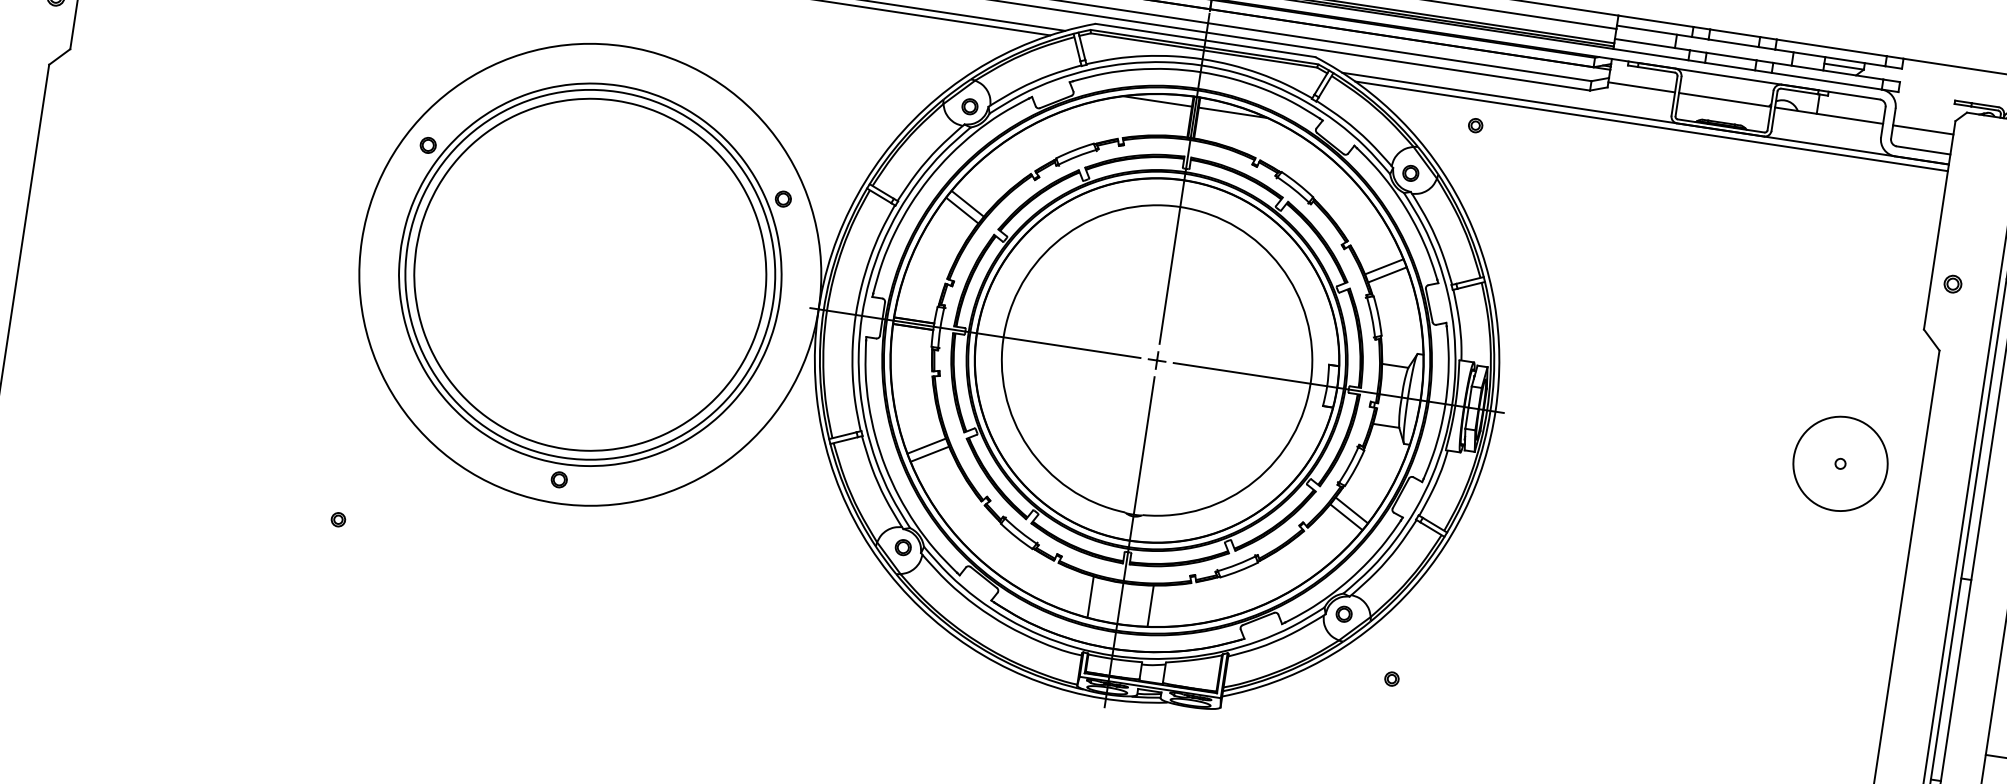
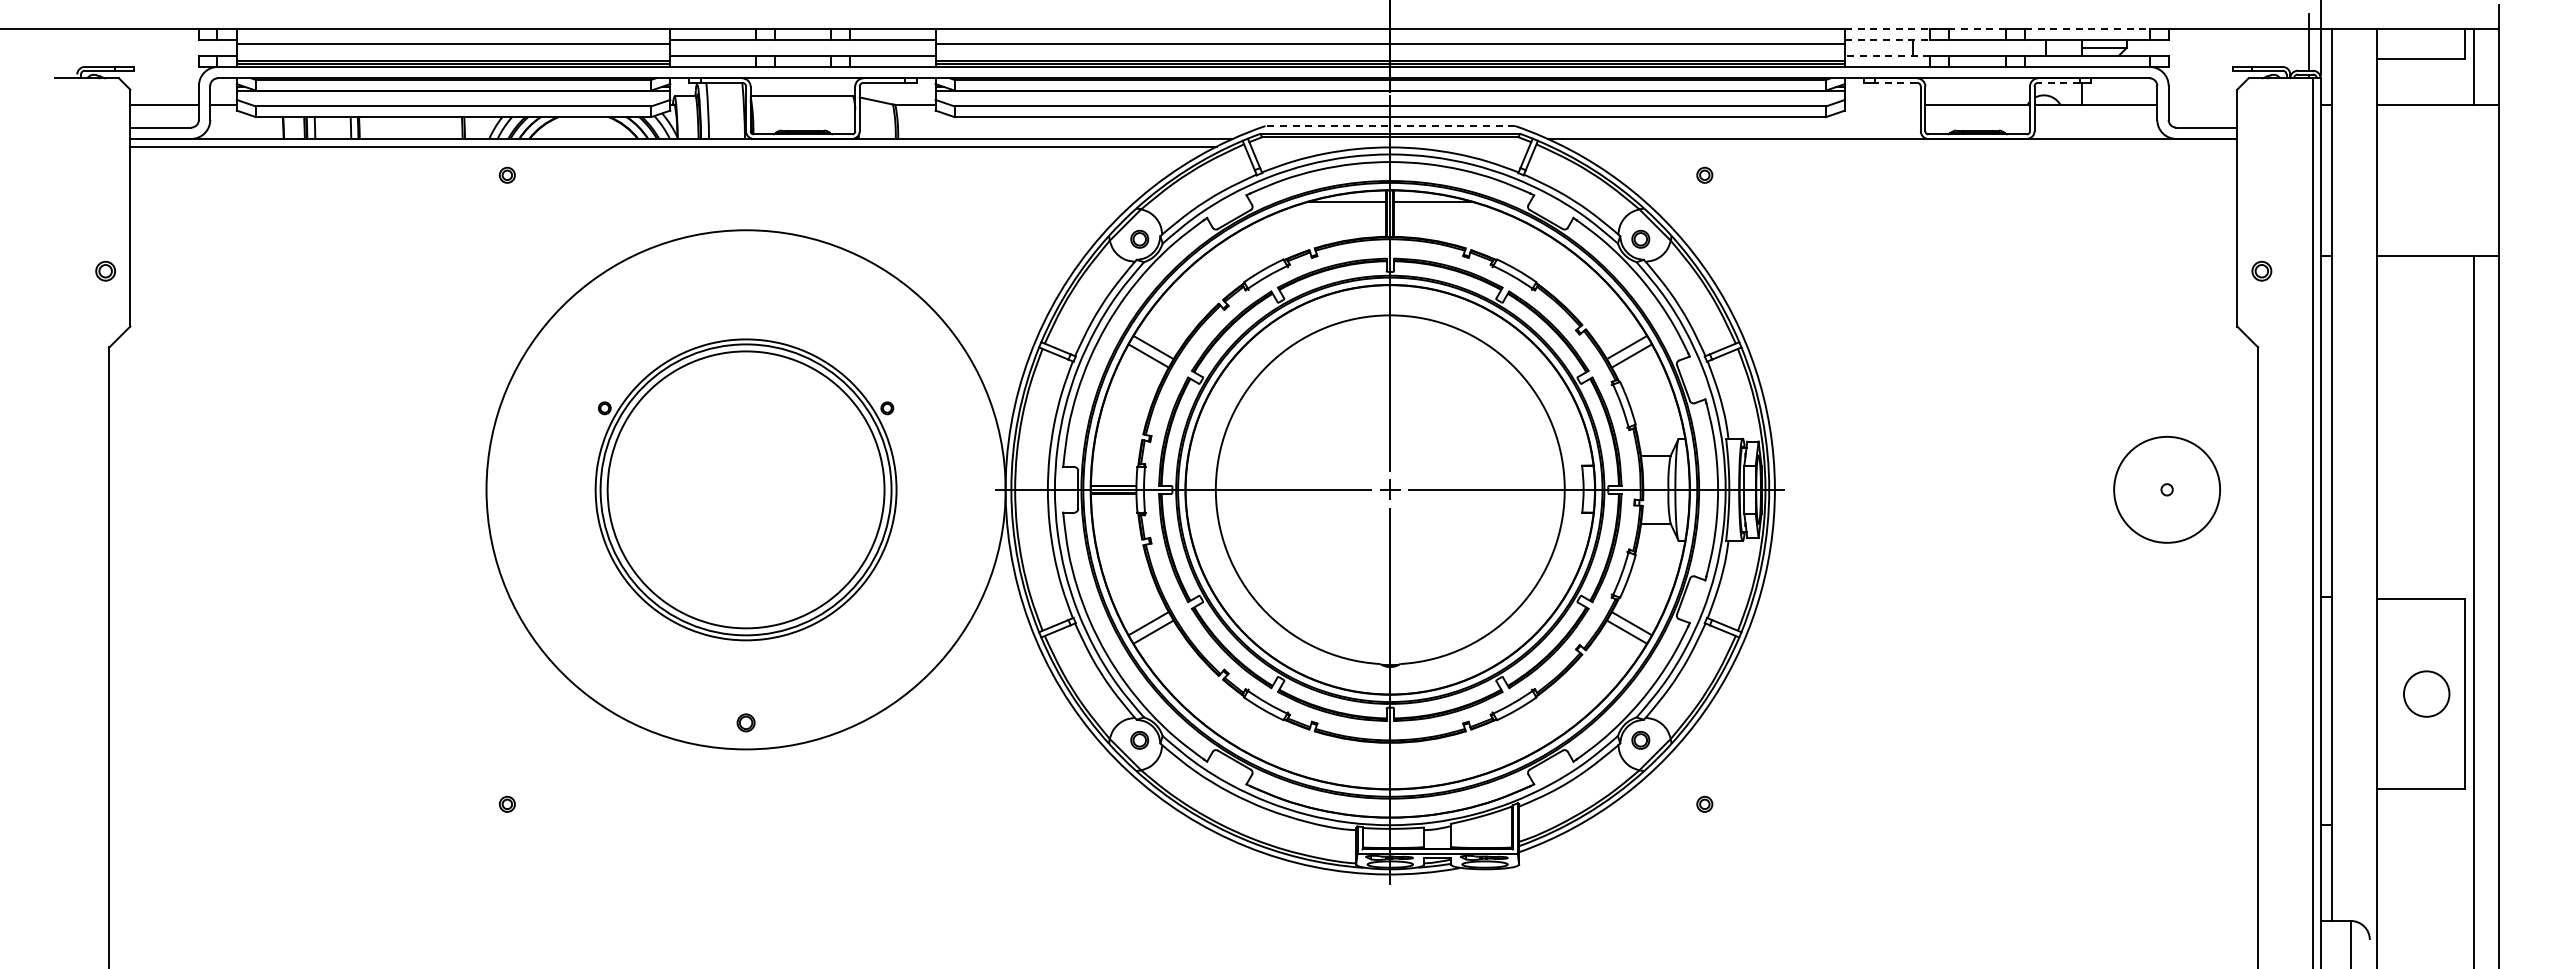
line: (1655, 21) -> (1887, 29), solid -> dashed
line: (1654, 31) -> (1887, 40), solid -> dashed
line: (1734, 33) -> (1977, 29), solid -> dashed
line: (1205, 40) -> (1390, 126), solid -> dashed
line: (1652, 44) -> (1887, 55), solid -> dashed
line: (1831, 48) -> (2087, 29), solid -> dashed
line: (1656, 69) -> (1896, 82), solid -> dashed
line: (1641, 87) -> (1882, 104), removed
line: (1800, 91) -> (2059, 82), solid -> dashed
line: (1651, 126) -> (1900, 146), removed
line: (1922, 129) -> (2202, 104), removed
part: (589, 274) -> (745, 489), size x0.7
line: (1090, 596) -> (1356, 763), removed
line: (1150, 605) -> (1424, 763), removed

